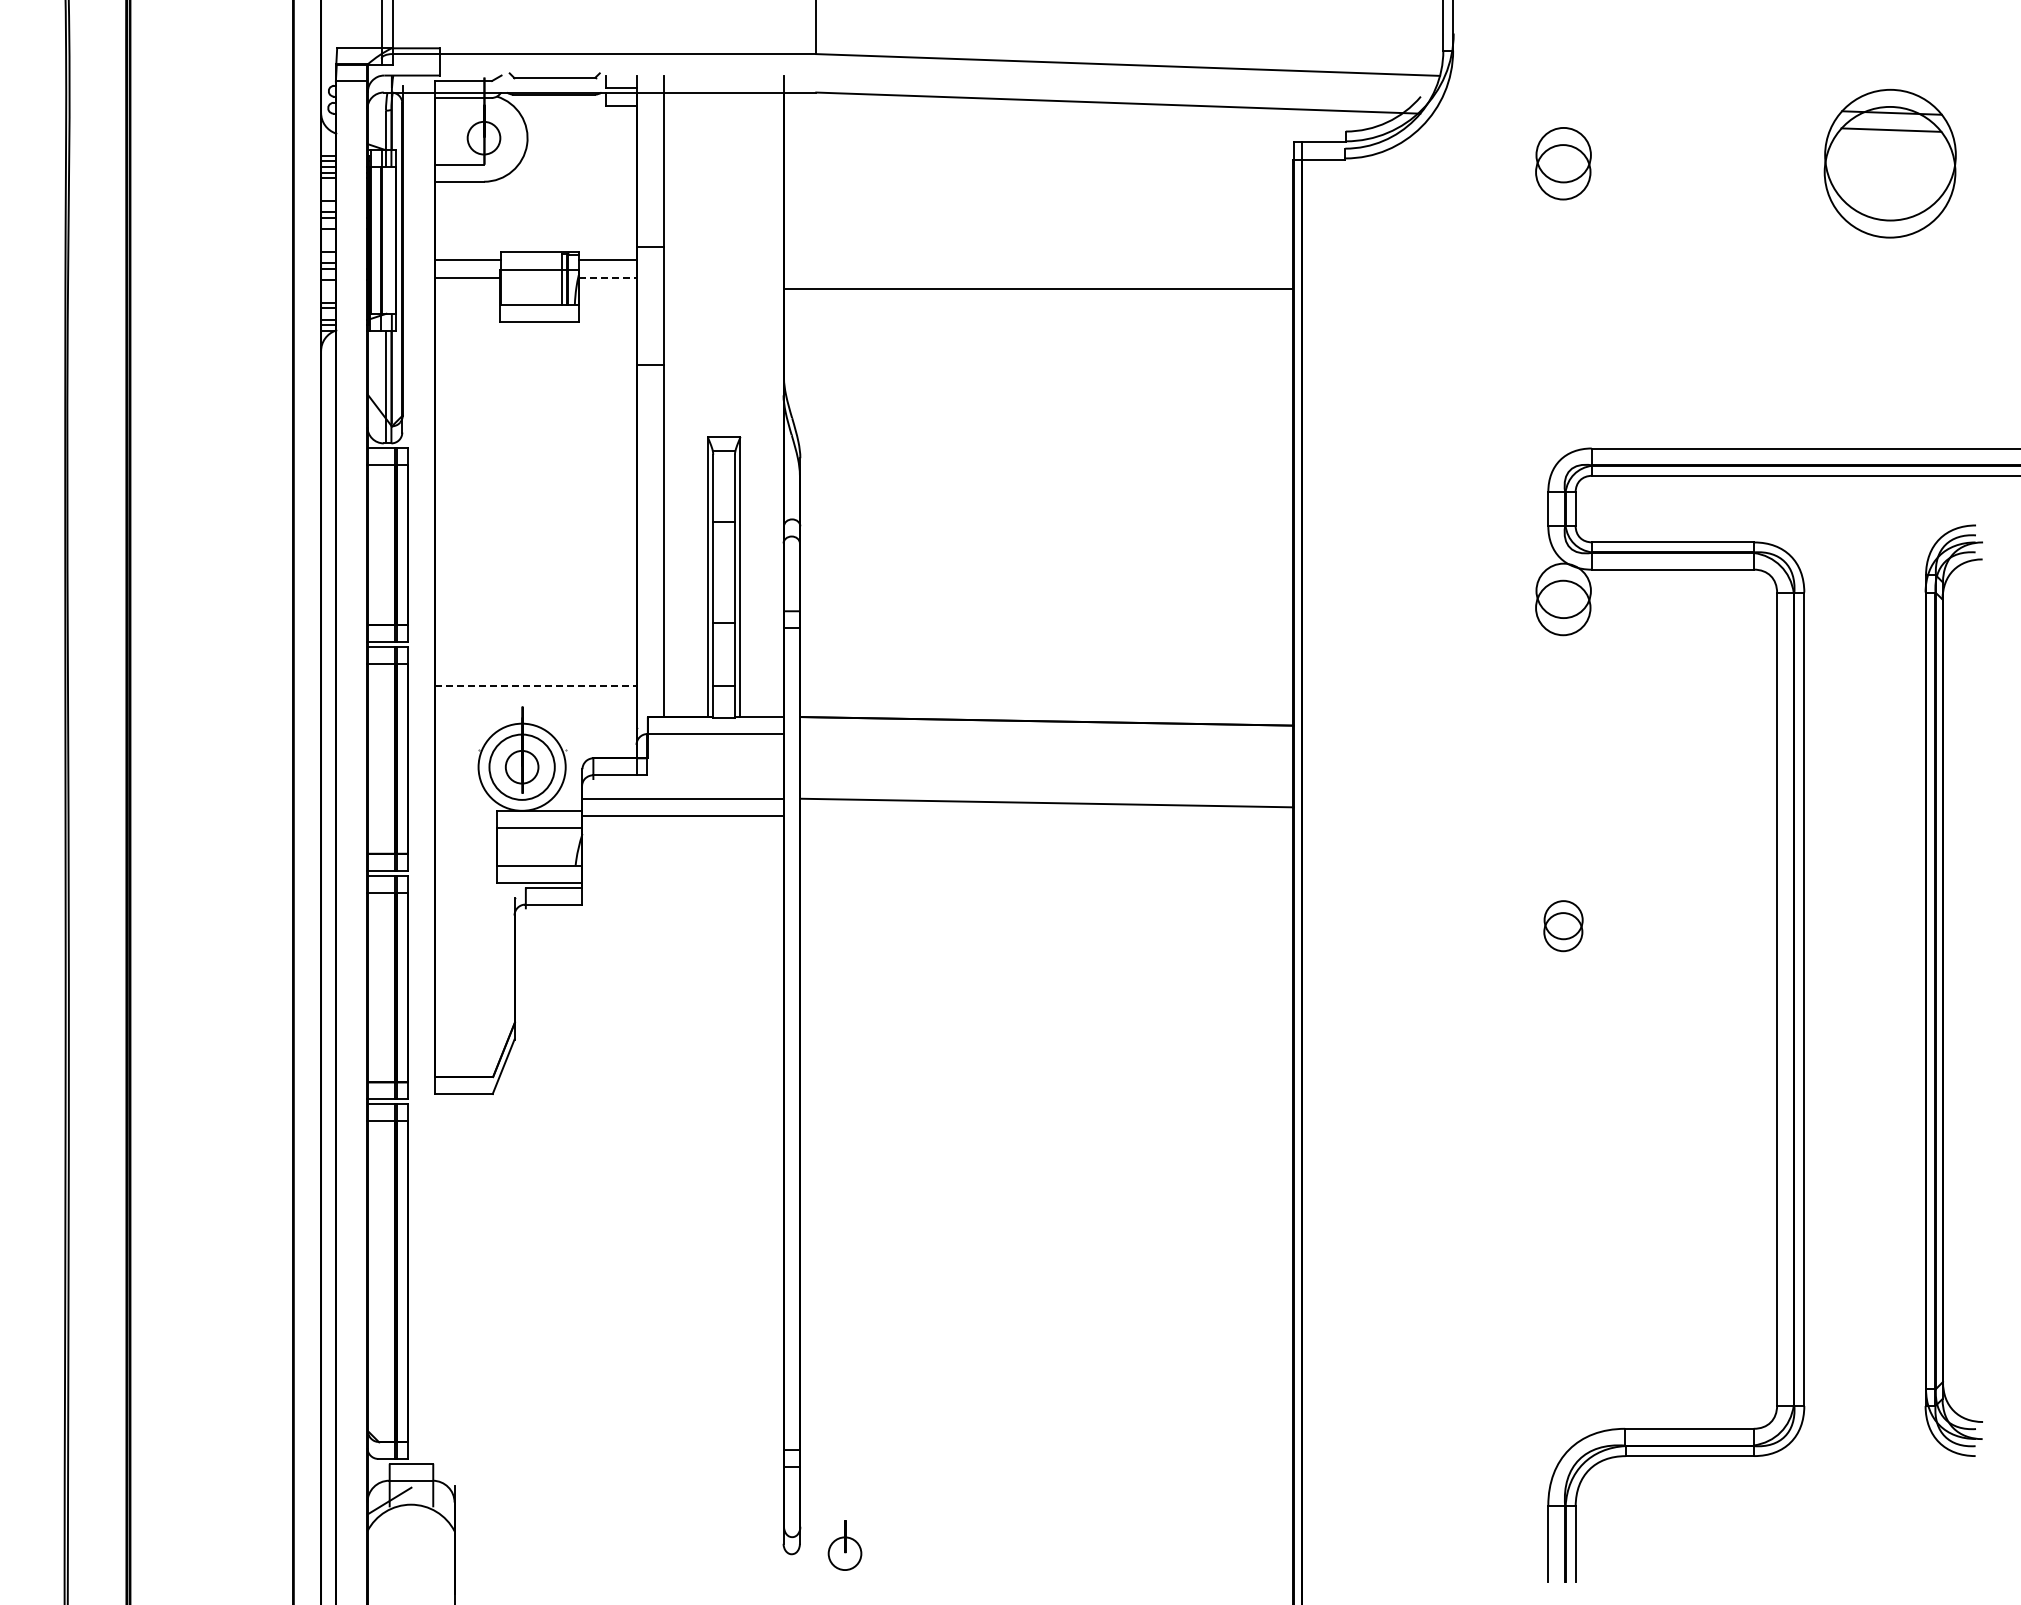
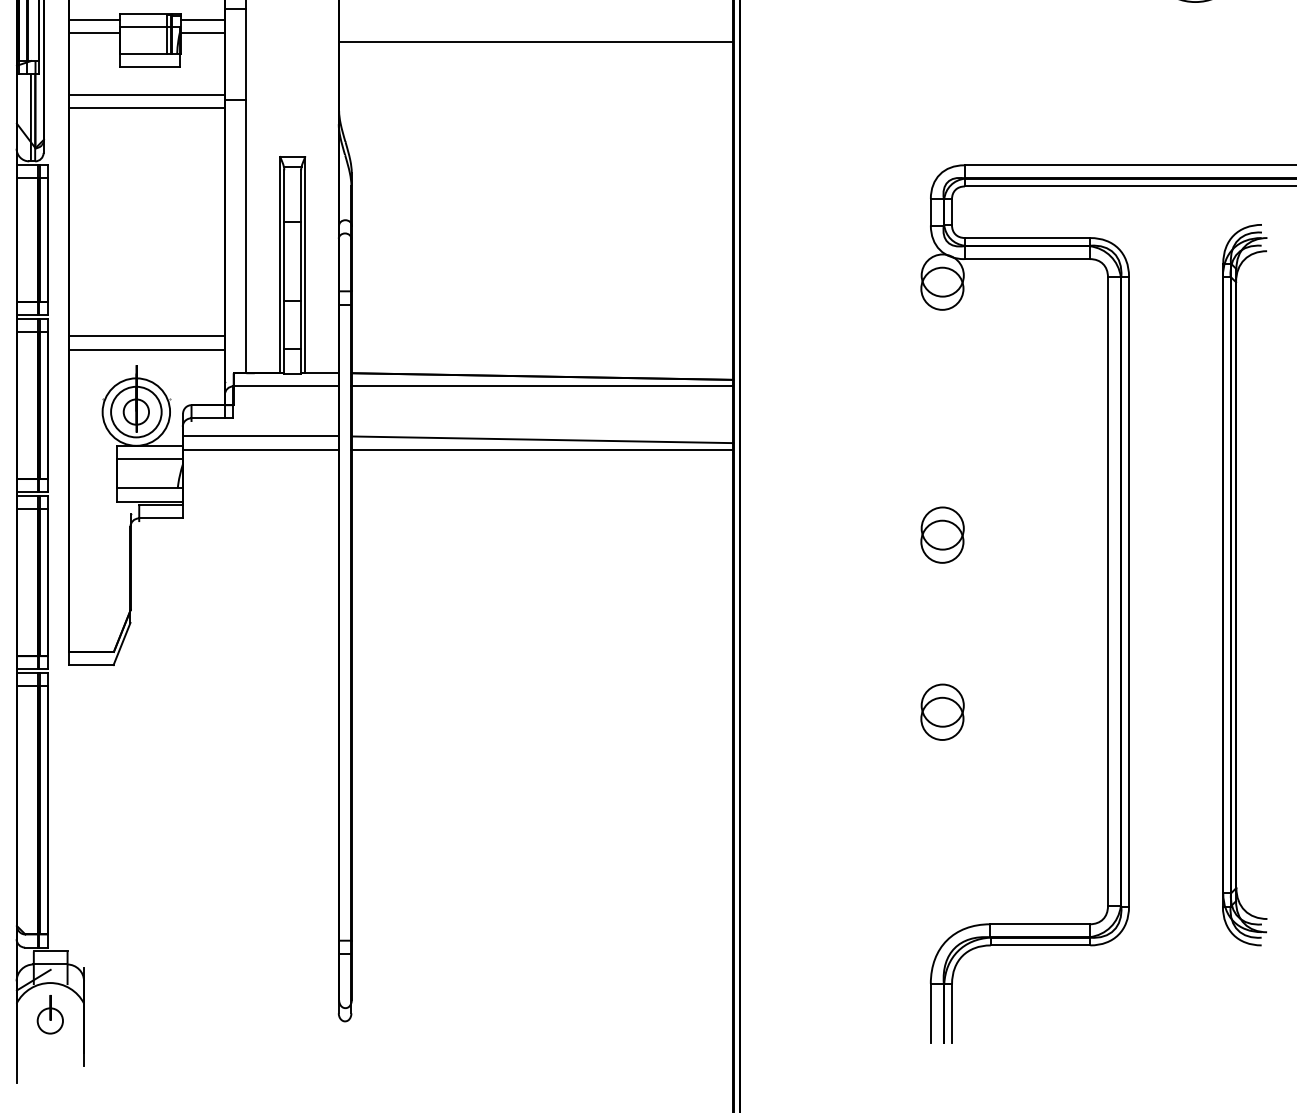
line: (607, 277) -> (202, 32), dashed -> solid
line: (535, 357) -> (146, 94), added
line: (535, 374) -> (146, 108), added
line: (535, 669) -> (146, 336), added
line: (535, 686) -> (146, 349), dashed -> solid
line: (1046, 734) -> (542, 386), added
line: (1046, 815) -> (542, 449), added
part: (1563, 925) -> (942, 534), size x1.43
part: (1563, 1154) -> (942, 711), added
part: (844, 1545) -> (49, 1014), moved

